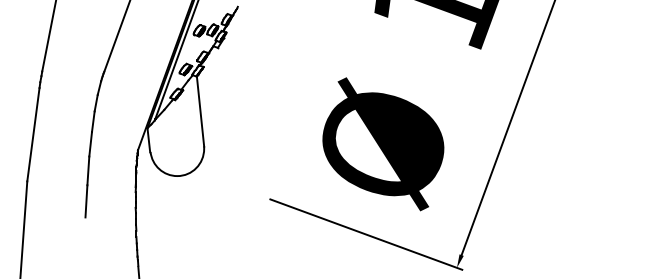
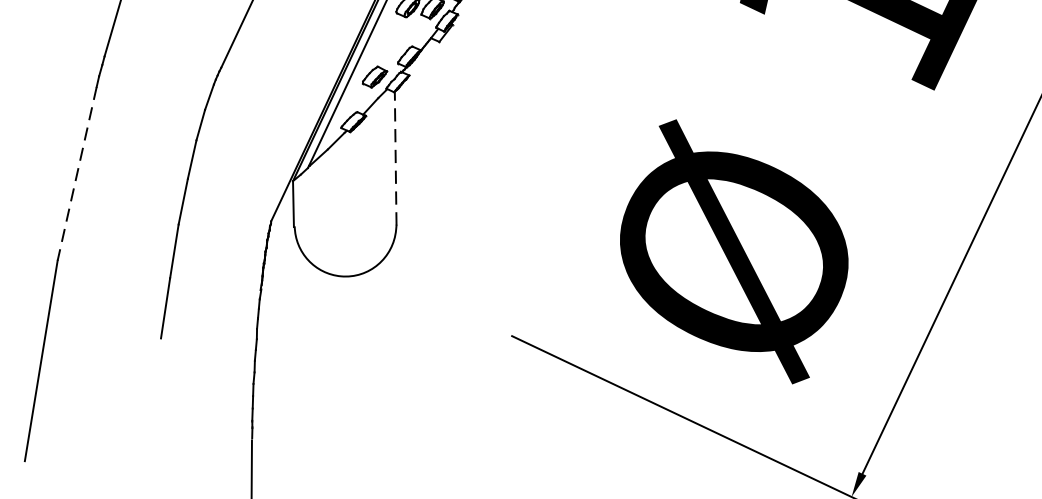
line: (200, 111) -> (395, 158), solid -> dashed
line: (33, 135) -> (77, 175), solid -> dashed

